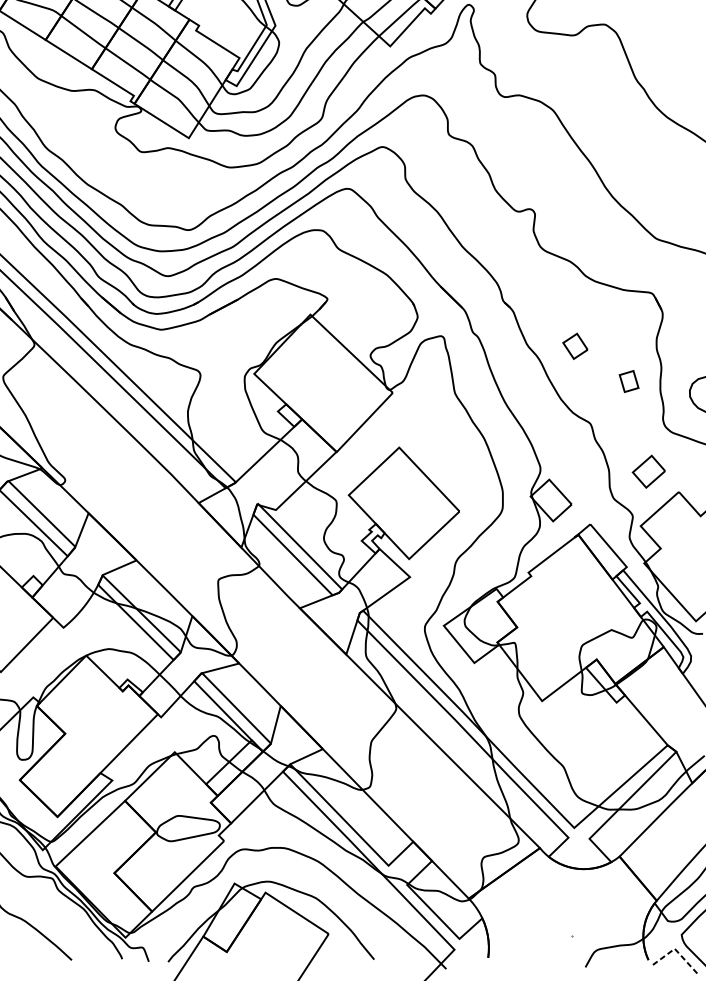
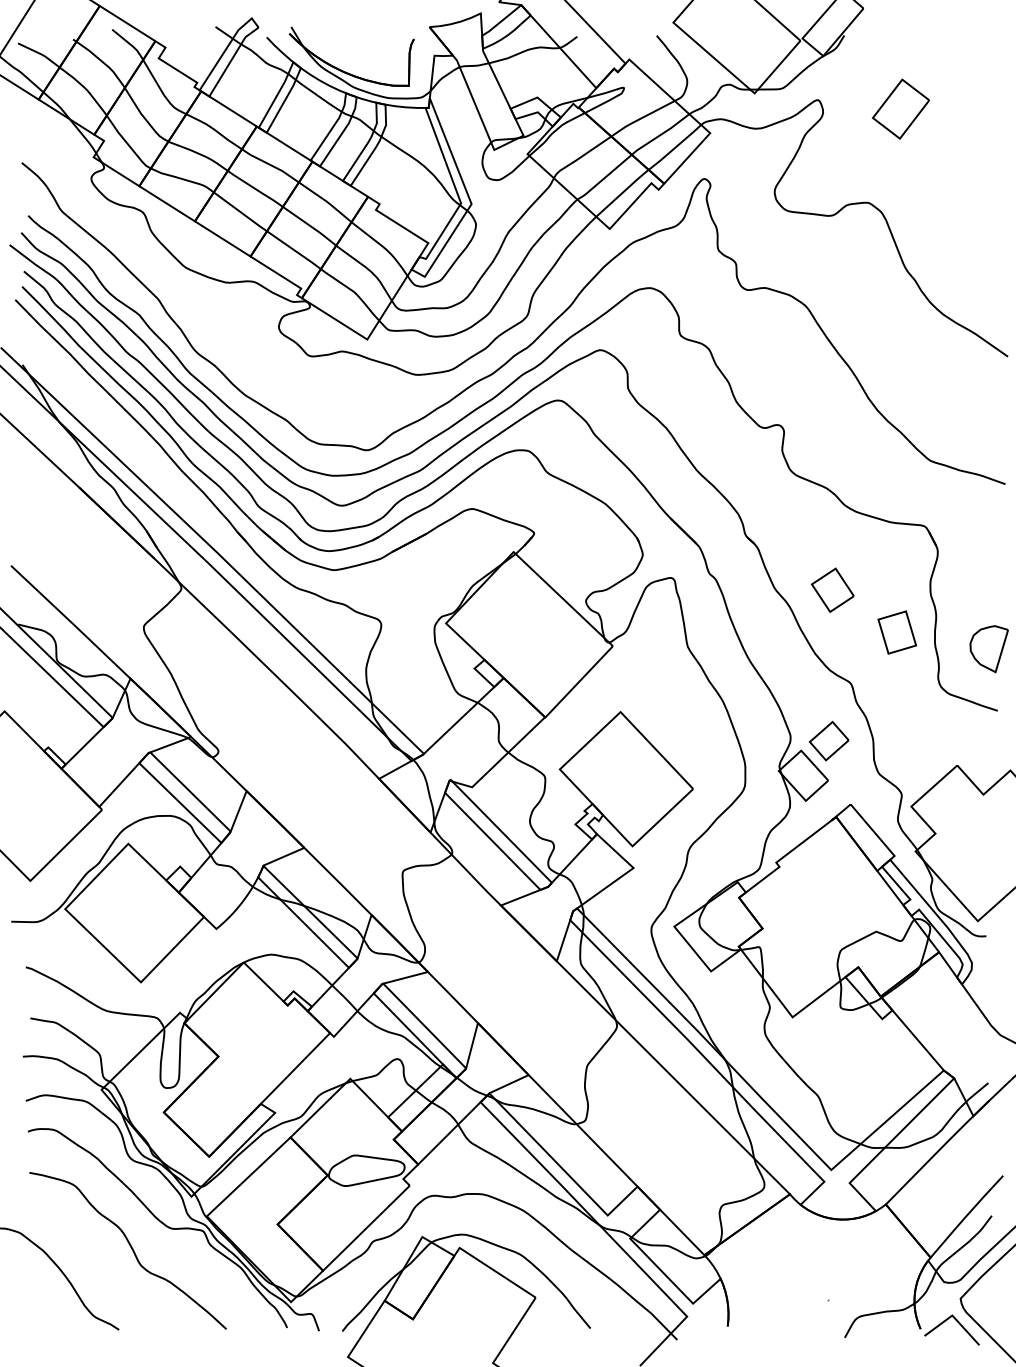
part: (575, 345) -> (832, 589), size x1.43
part: (629, 381) -> (897, 632), size x1.67
part: (648, 471) -> (828, 740), moved
line: (675, 949) -> (953, 1316), dashed -> solid

